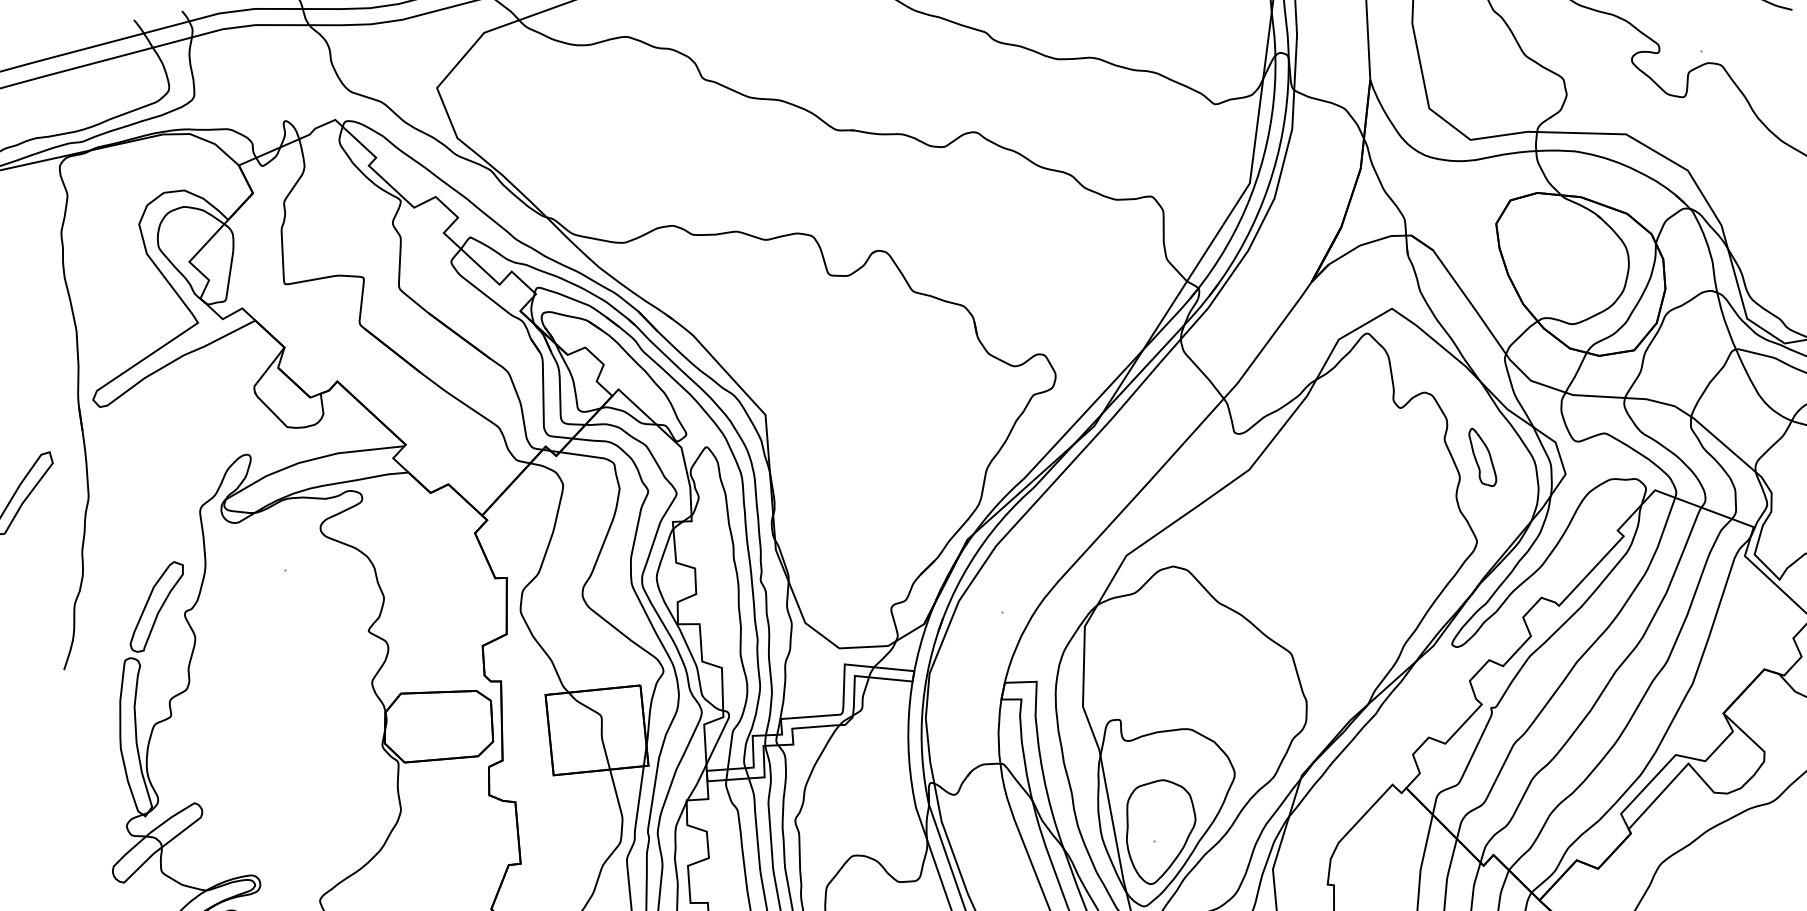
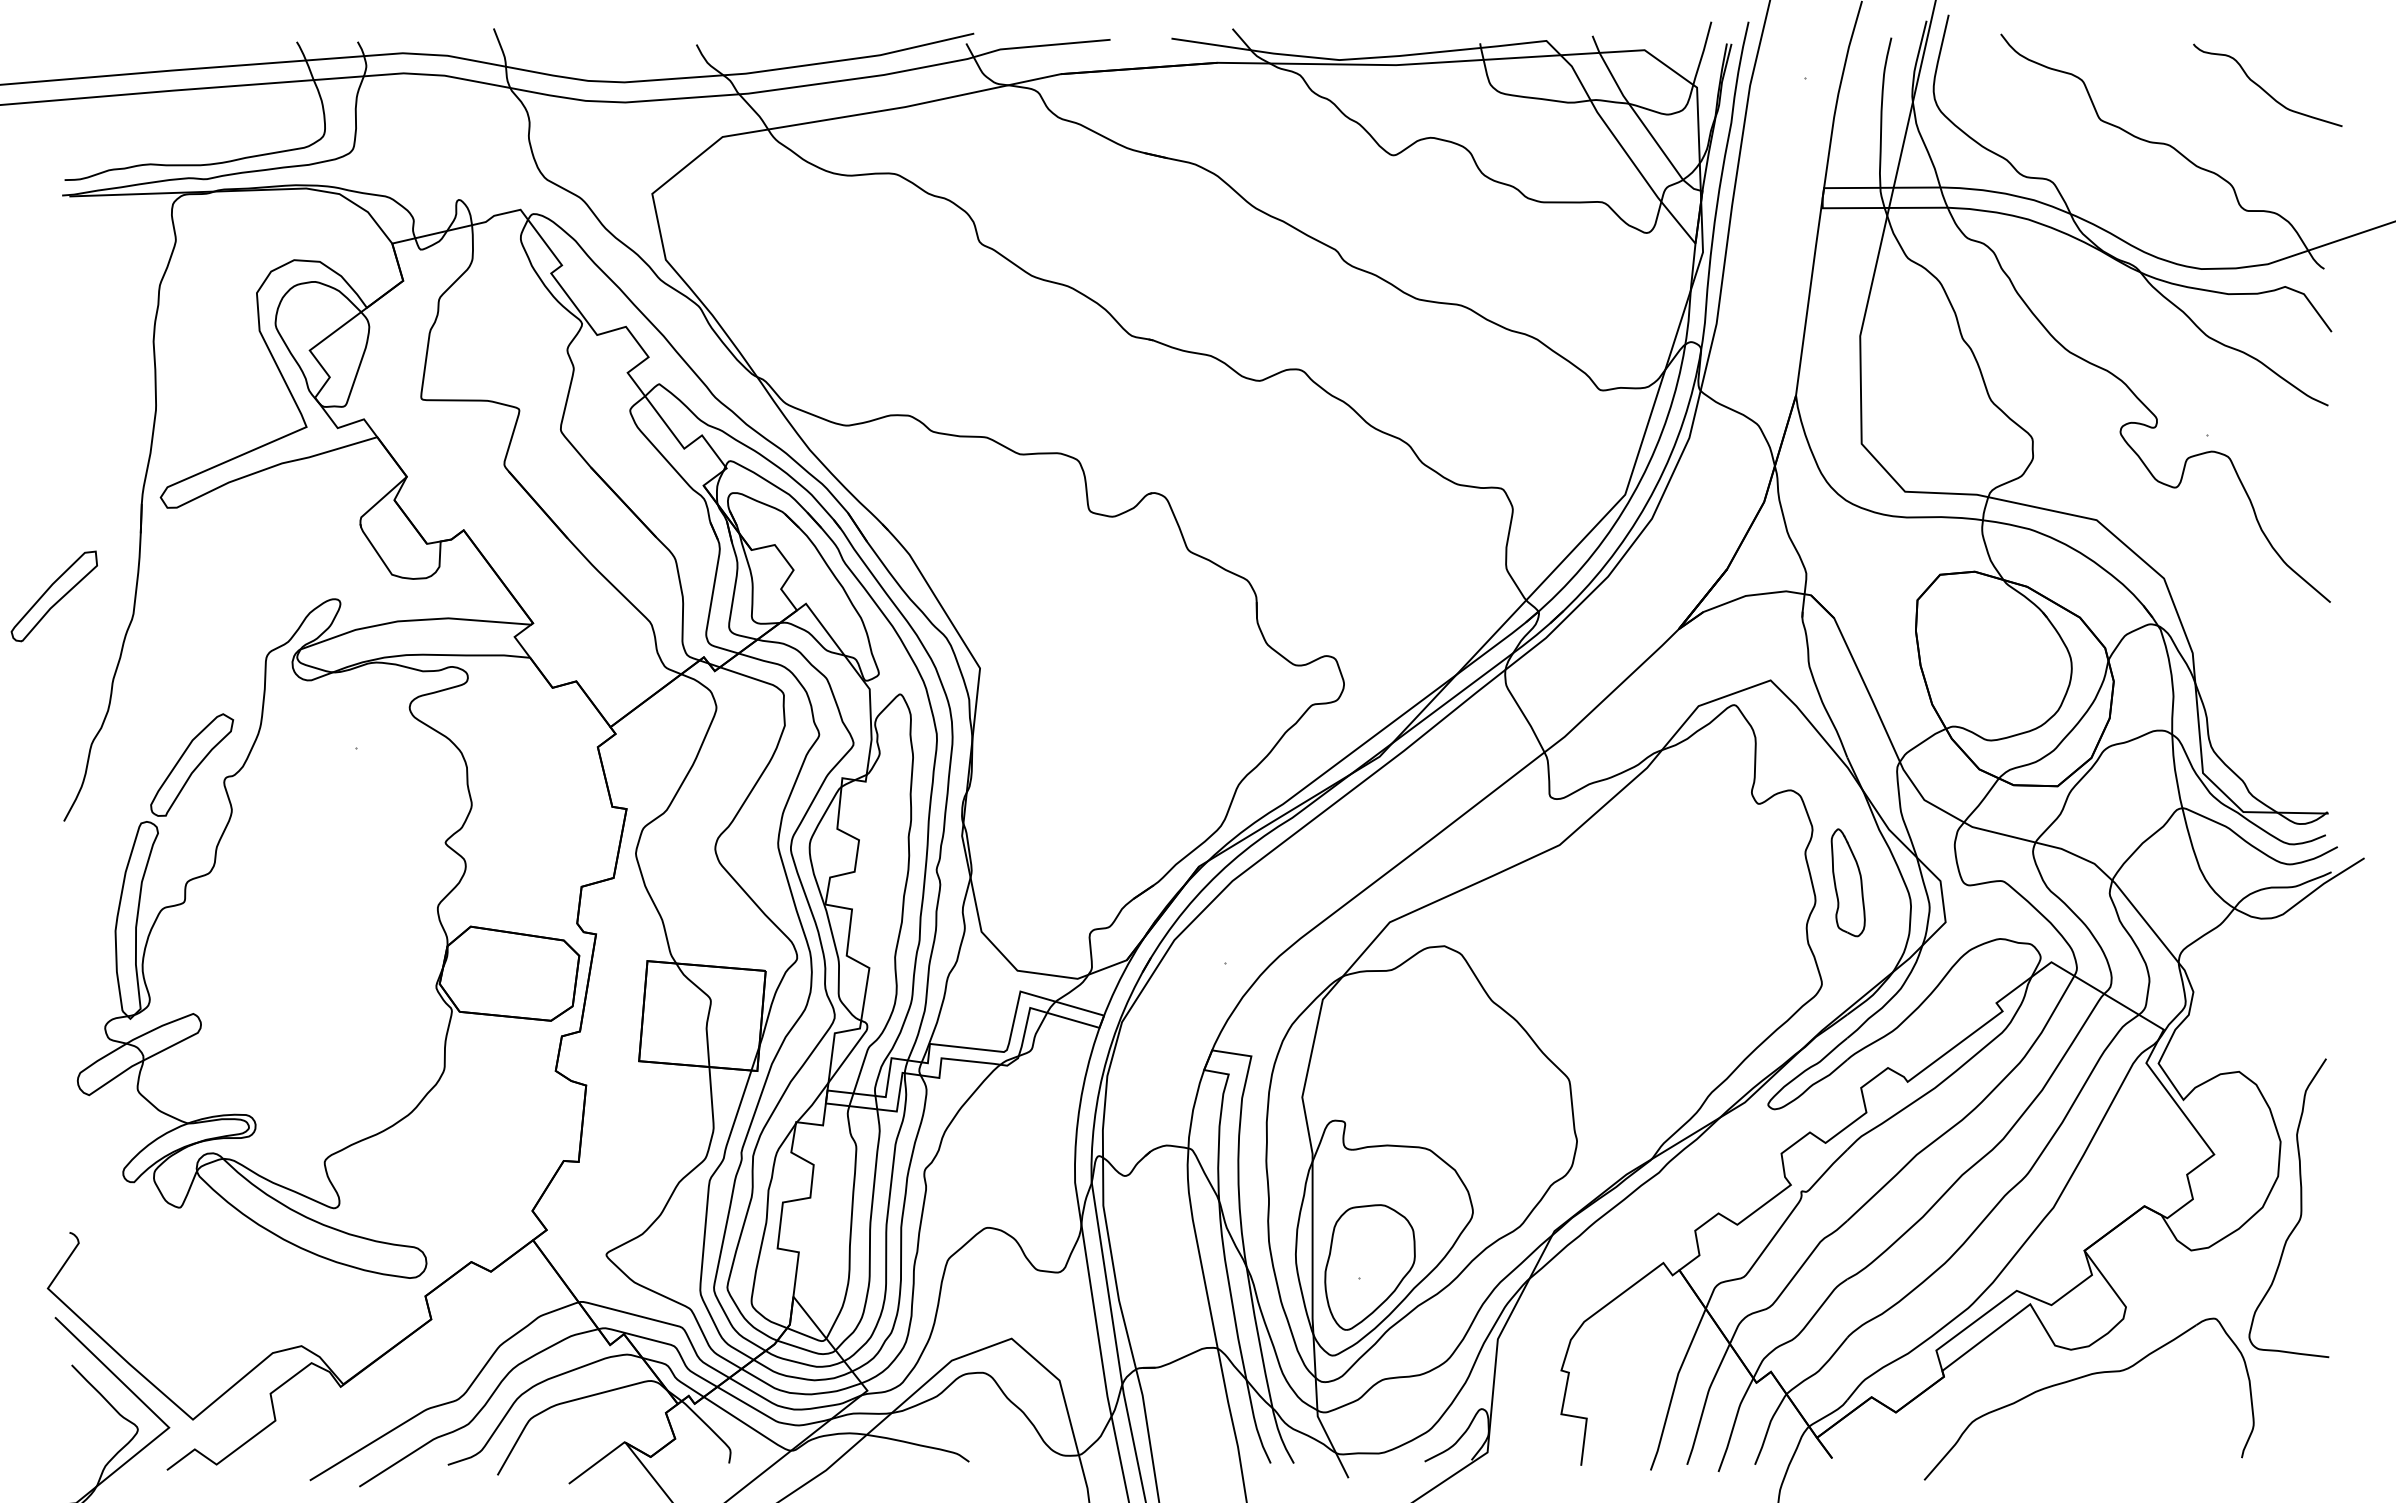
part: (1482, 457) -> (1847, 882), size x1.43

